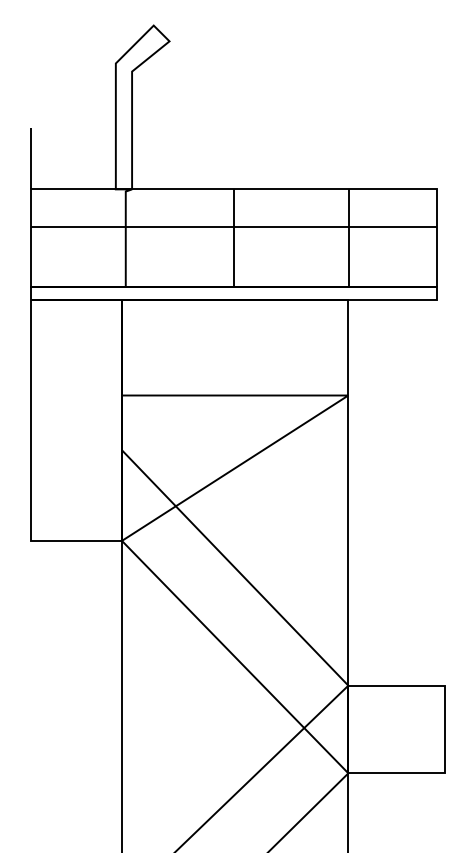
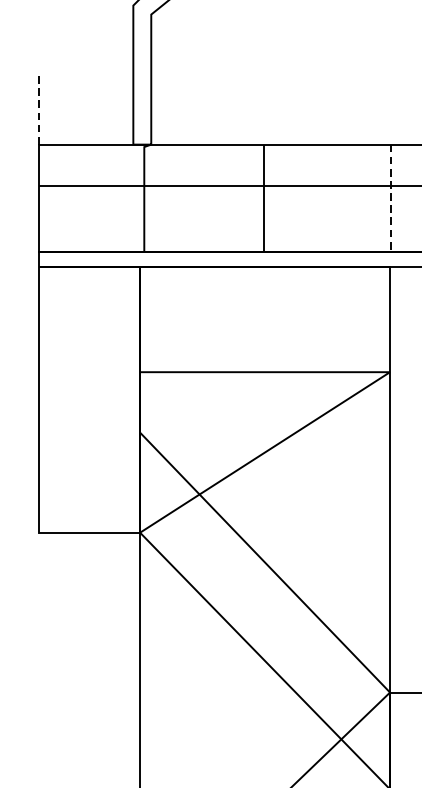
line: (30, 158) -> (39, 110), solid -> dashed
line: (349, 237) -> (391, 197), solid -> dashed

